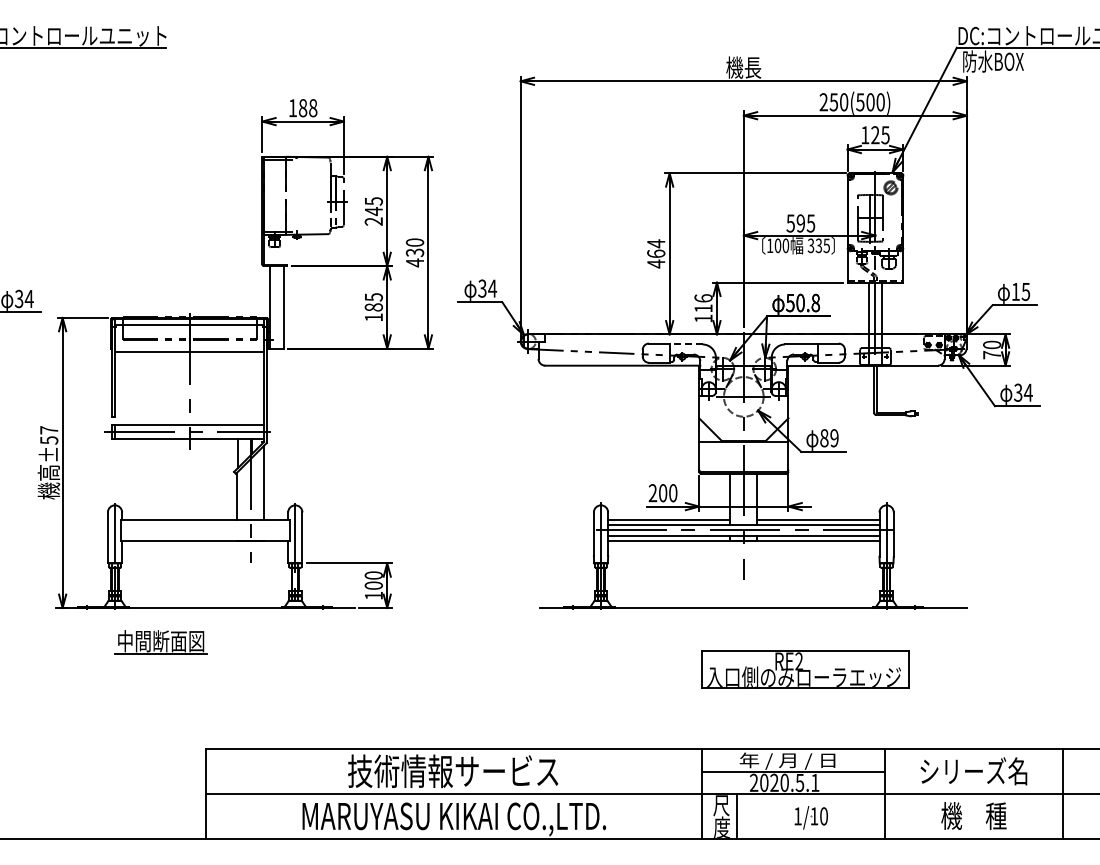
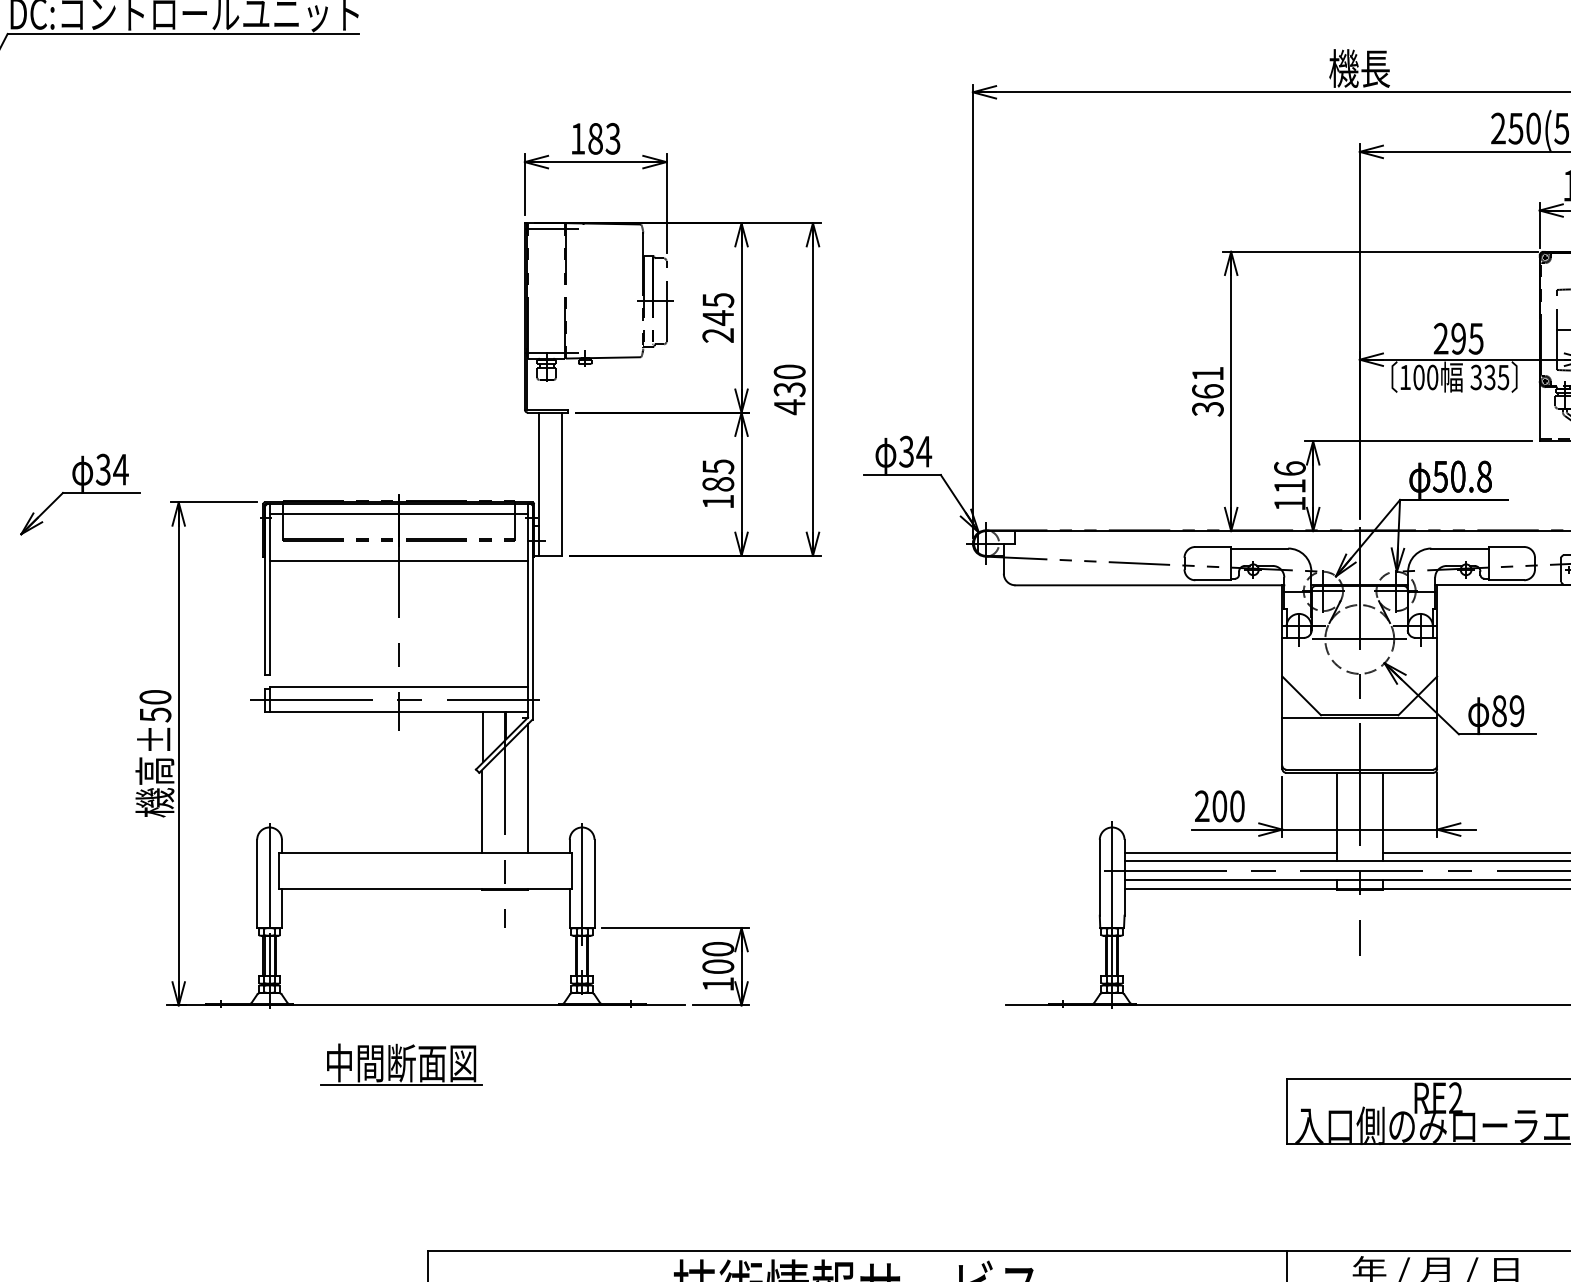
text: (313, 108) -> (613, 139), 188 -> 183
text: (790, 223) -> (1440, 338), 595 -> 295
text: (656, 253) -> (1208, 390), 464 -> 361
line: (686, 344) -> (1260, 548), dashed -> solid
text: (49, 430) -> (155, 697), ±57 -> ±50
part: (160, 642) -> (400, 1065), moved

